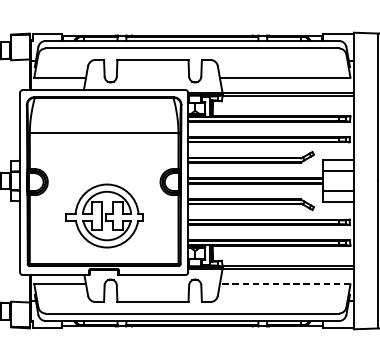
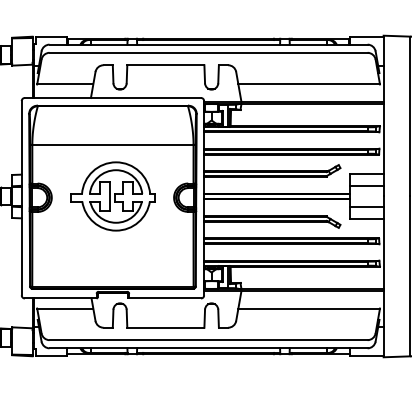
part: (103, 216) -> (112, 196), moved
line: (285, 284) -> (309, 308), dashed -> solid

